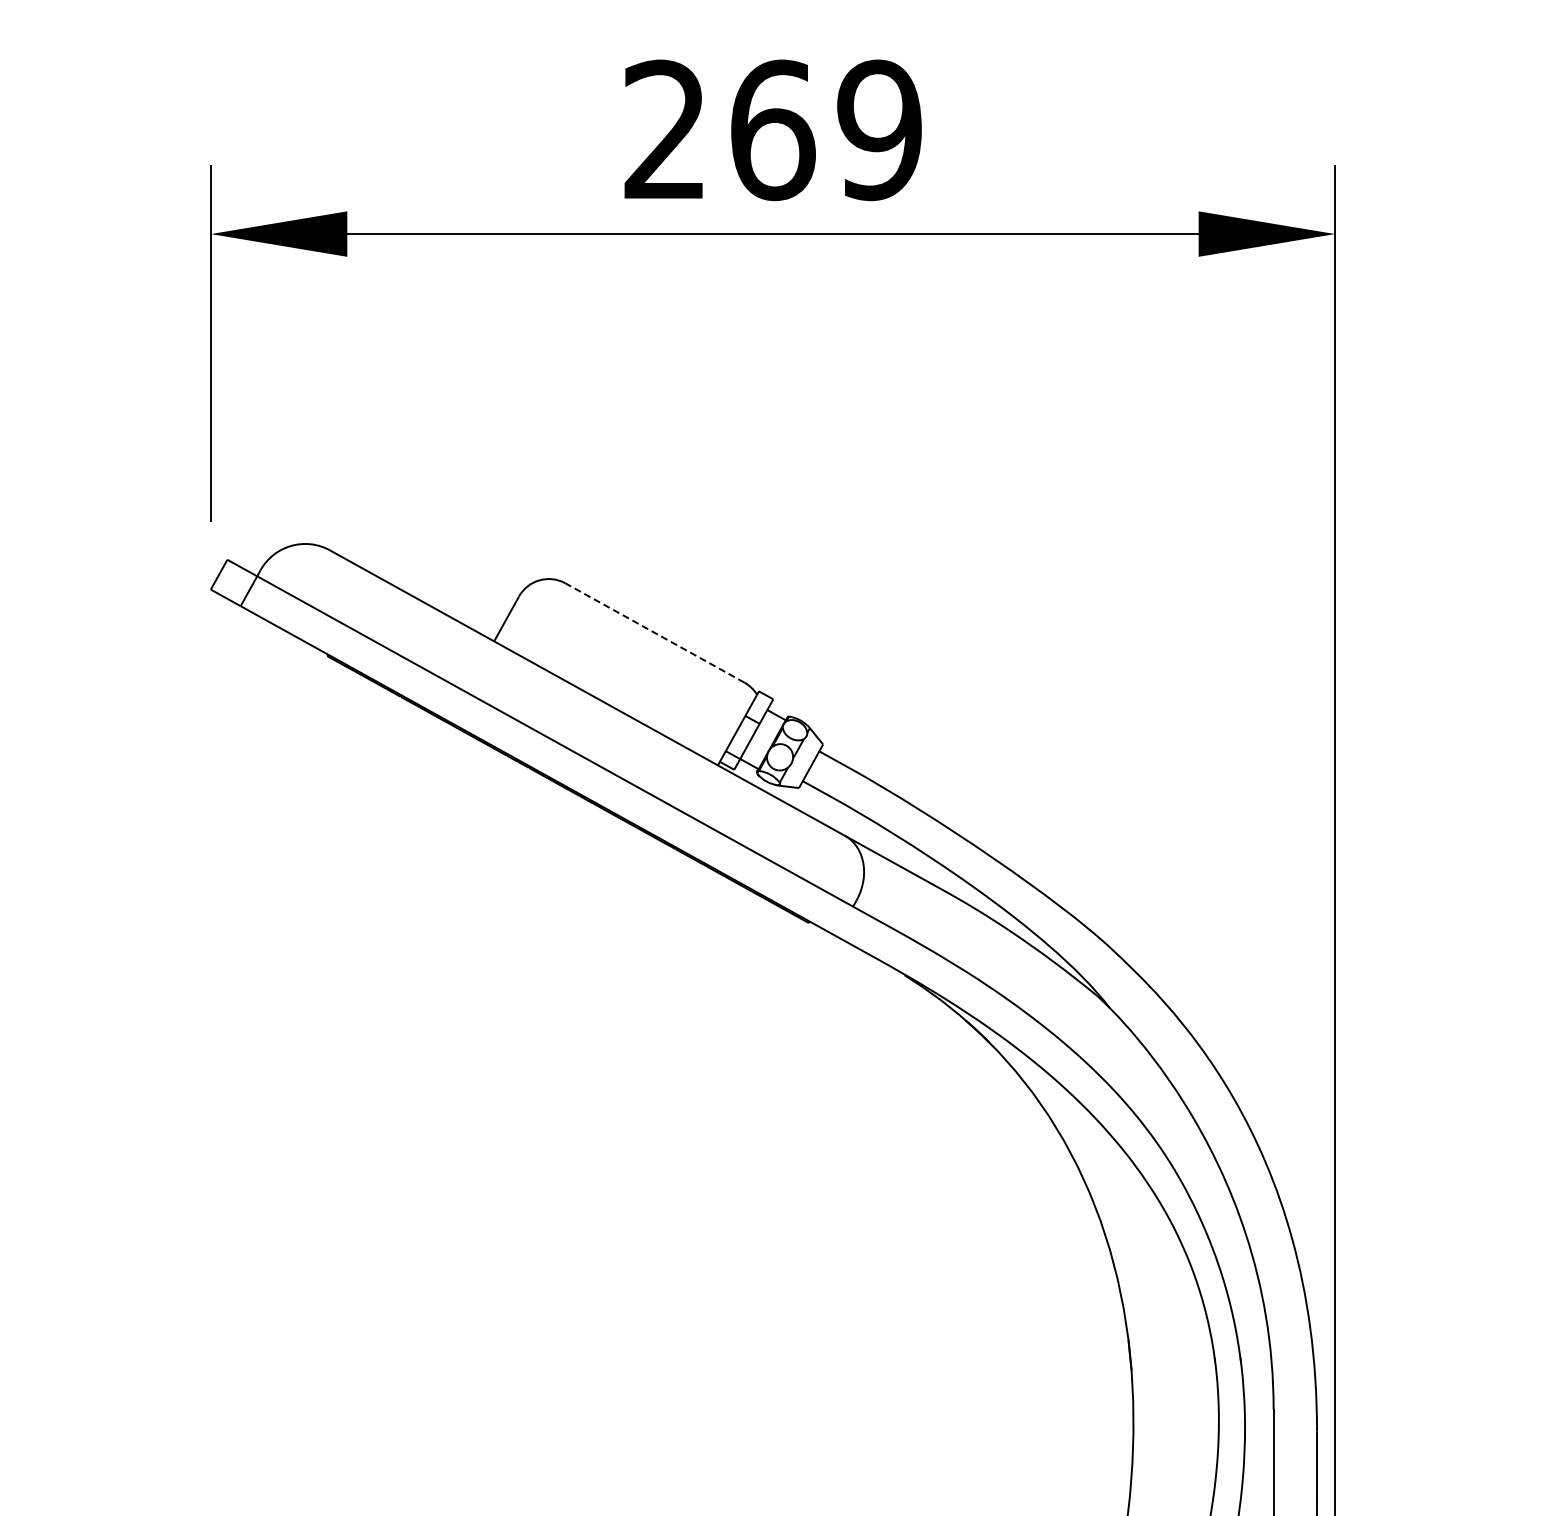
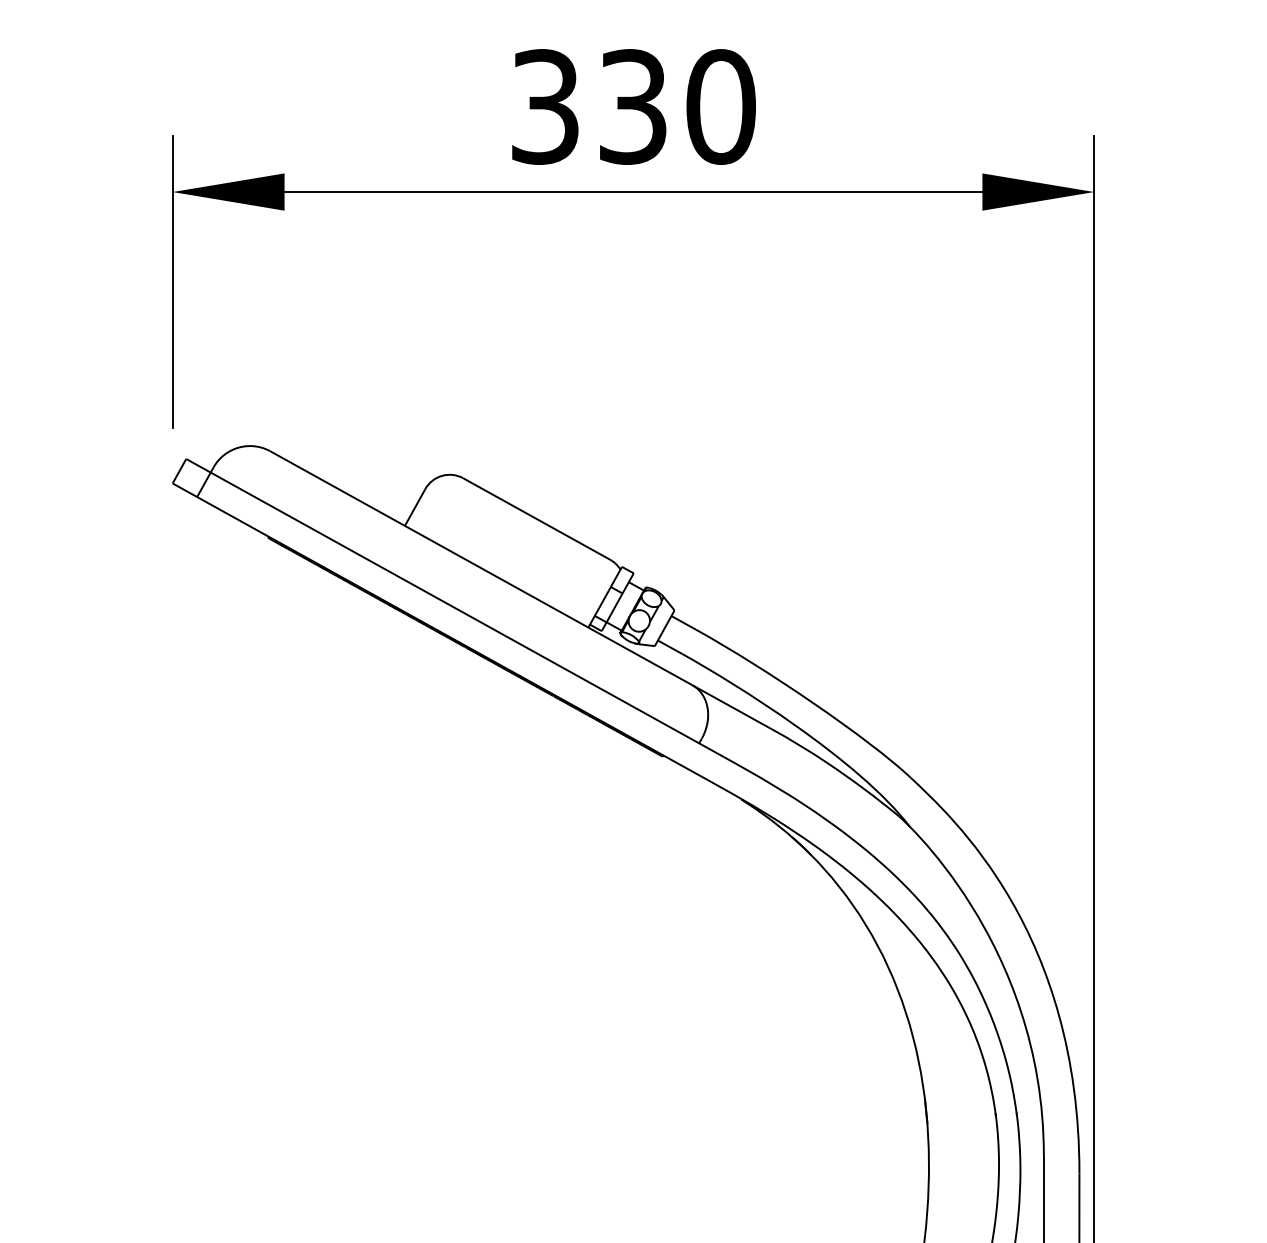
text: (773, 130) -> (633, 107), 269 -> 330
line: (654, 632) -> (536, 518), dashed -> solid

